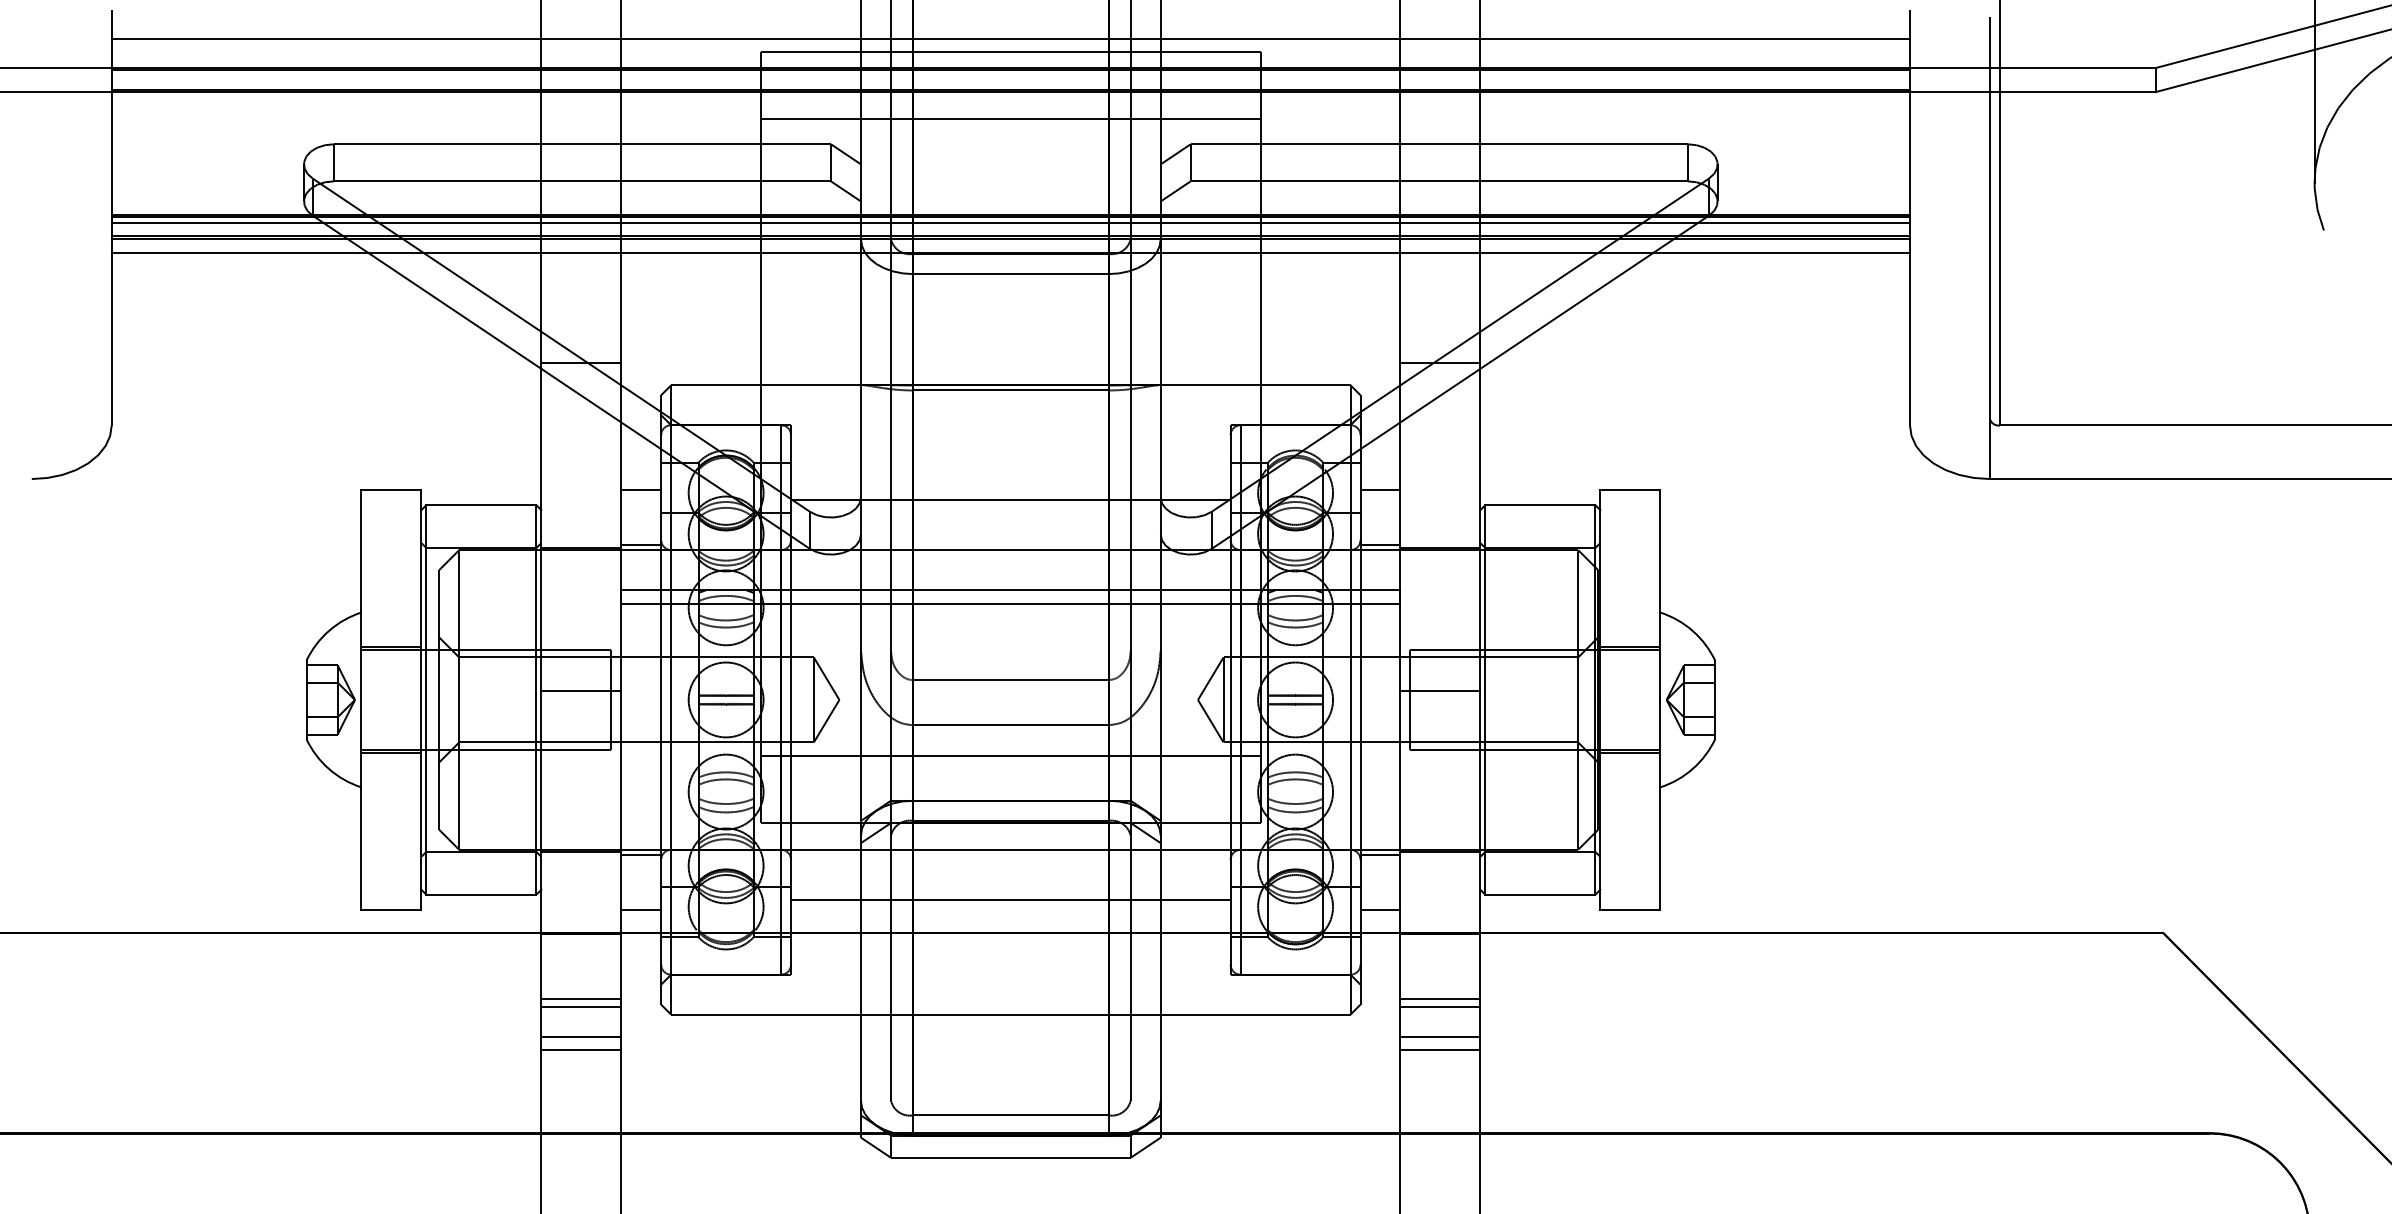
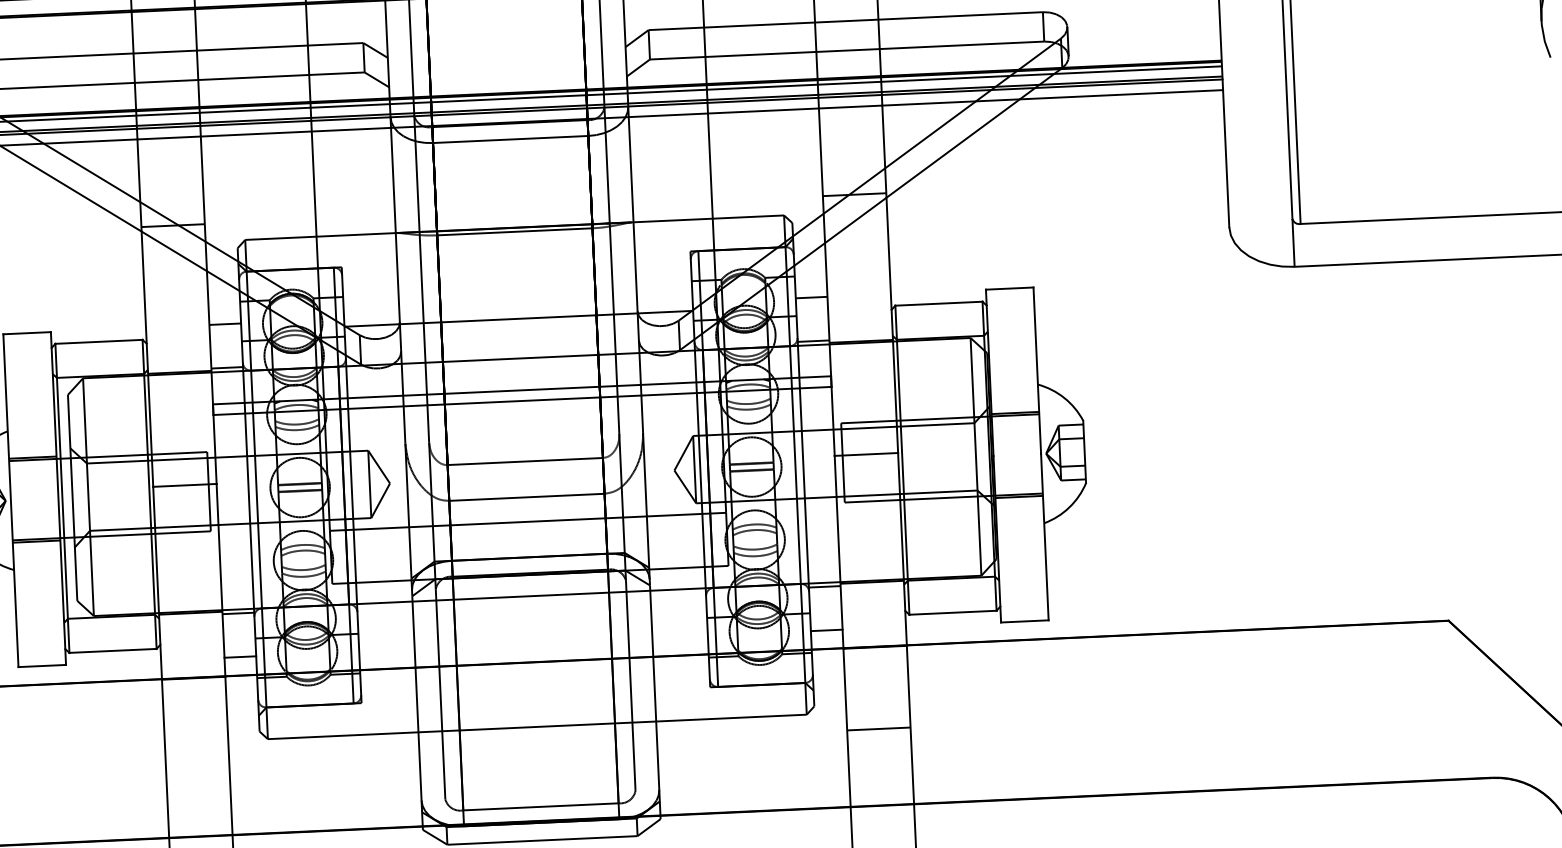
line: (1010, 118) -> (504, 16), removed
line: (1010, 899) -> (532, 635), removed
line: (581, 999) -> (196, 730), removed
line: (1440, 999) -> (877, 699), removed
line: (581, 1006) -> (196, 735), removed
line: (1440, 1006) -> (877, 704), removed
line: (581, 1036) -> (197, 759), removed
line: (581, 1049) -> (198, 770), removed
line: (1440, 1049) -> (879, 739), removed

